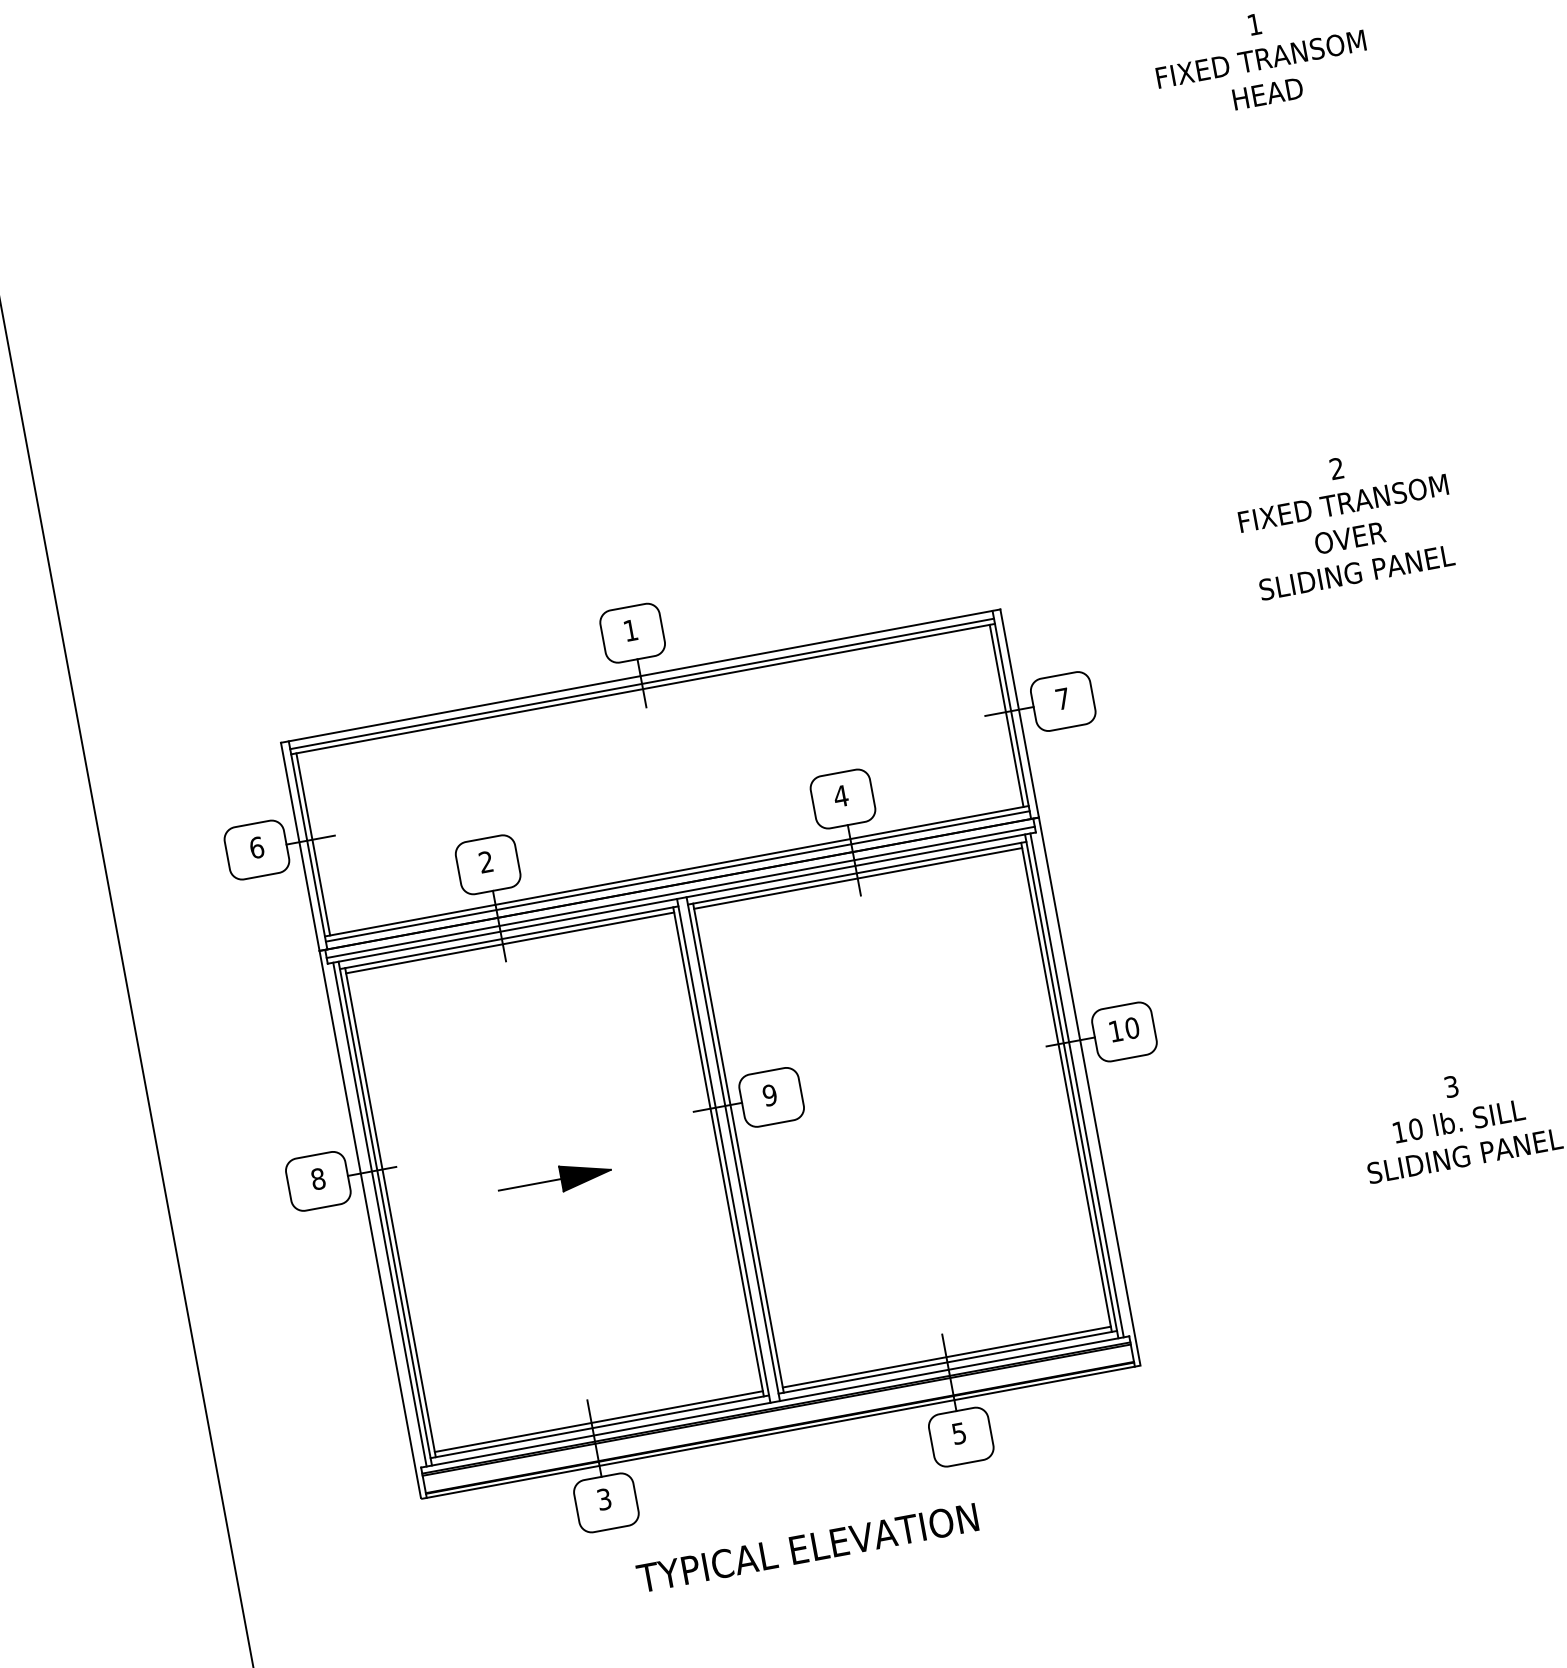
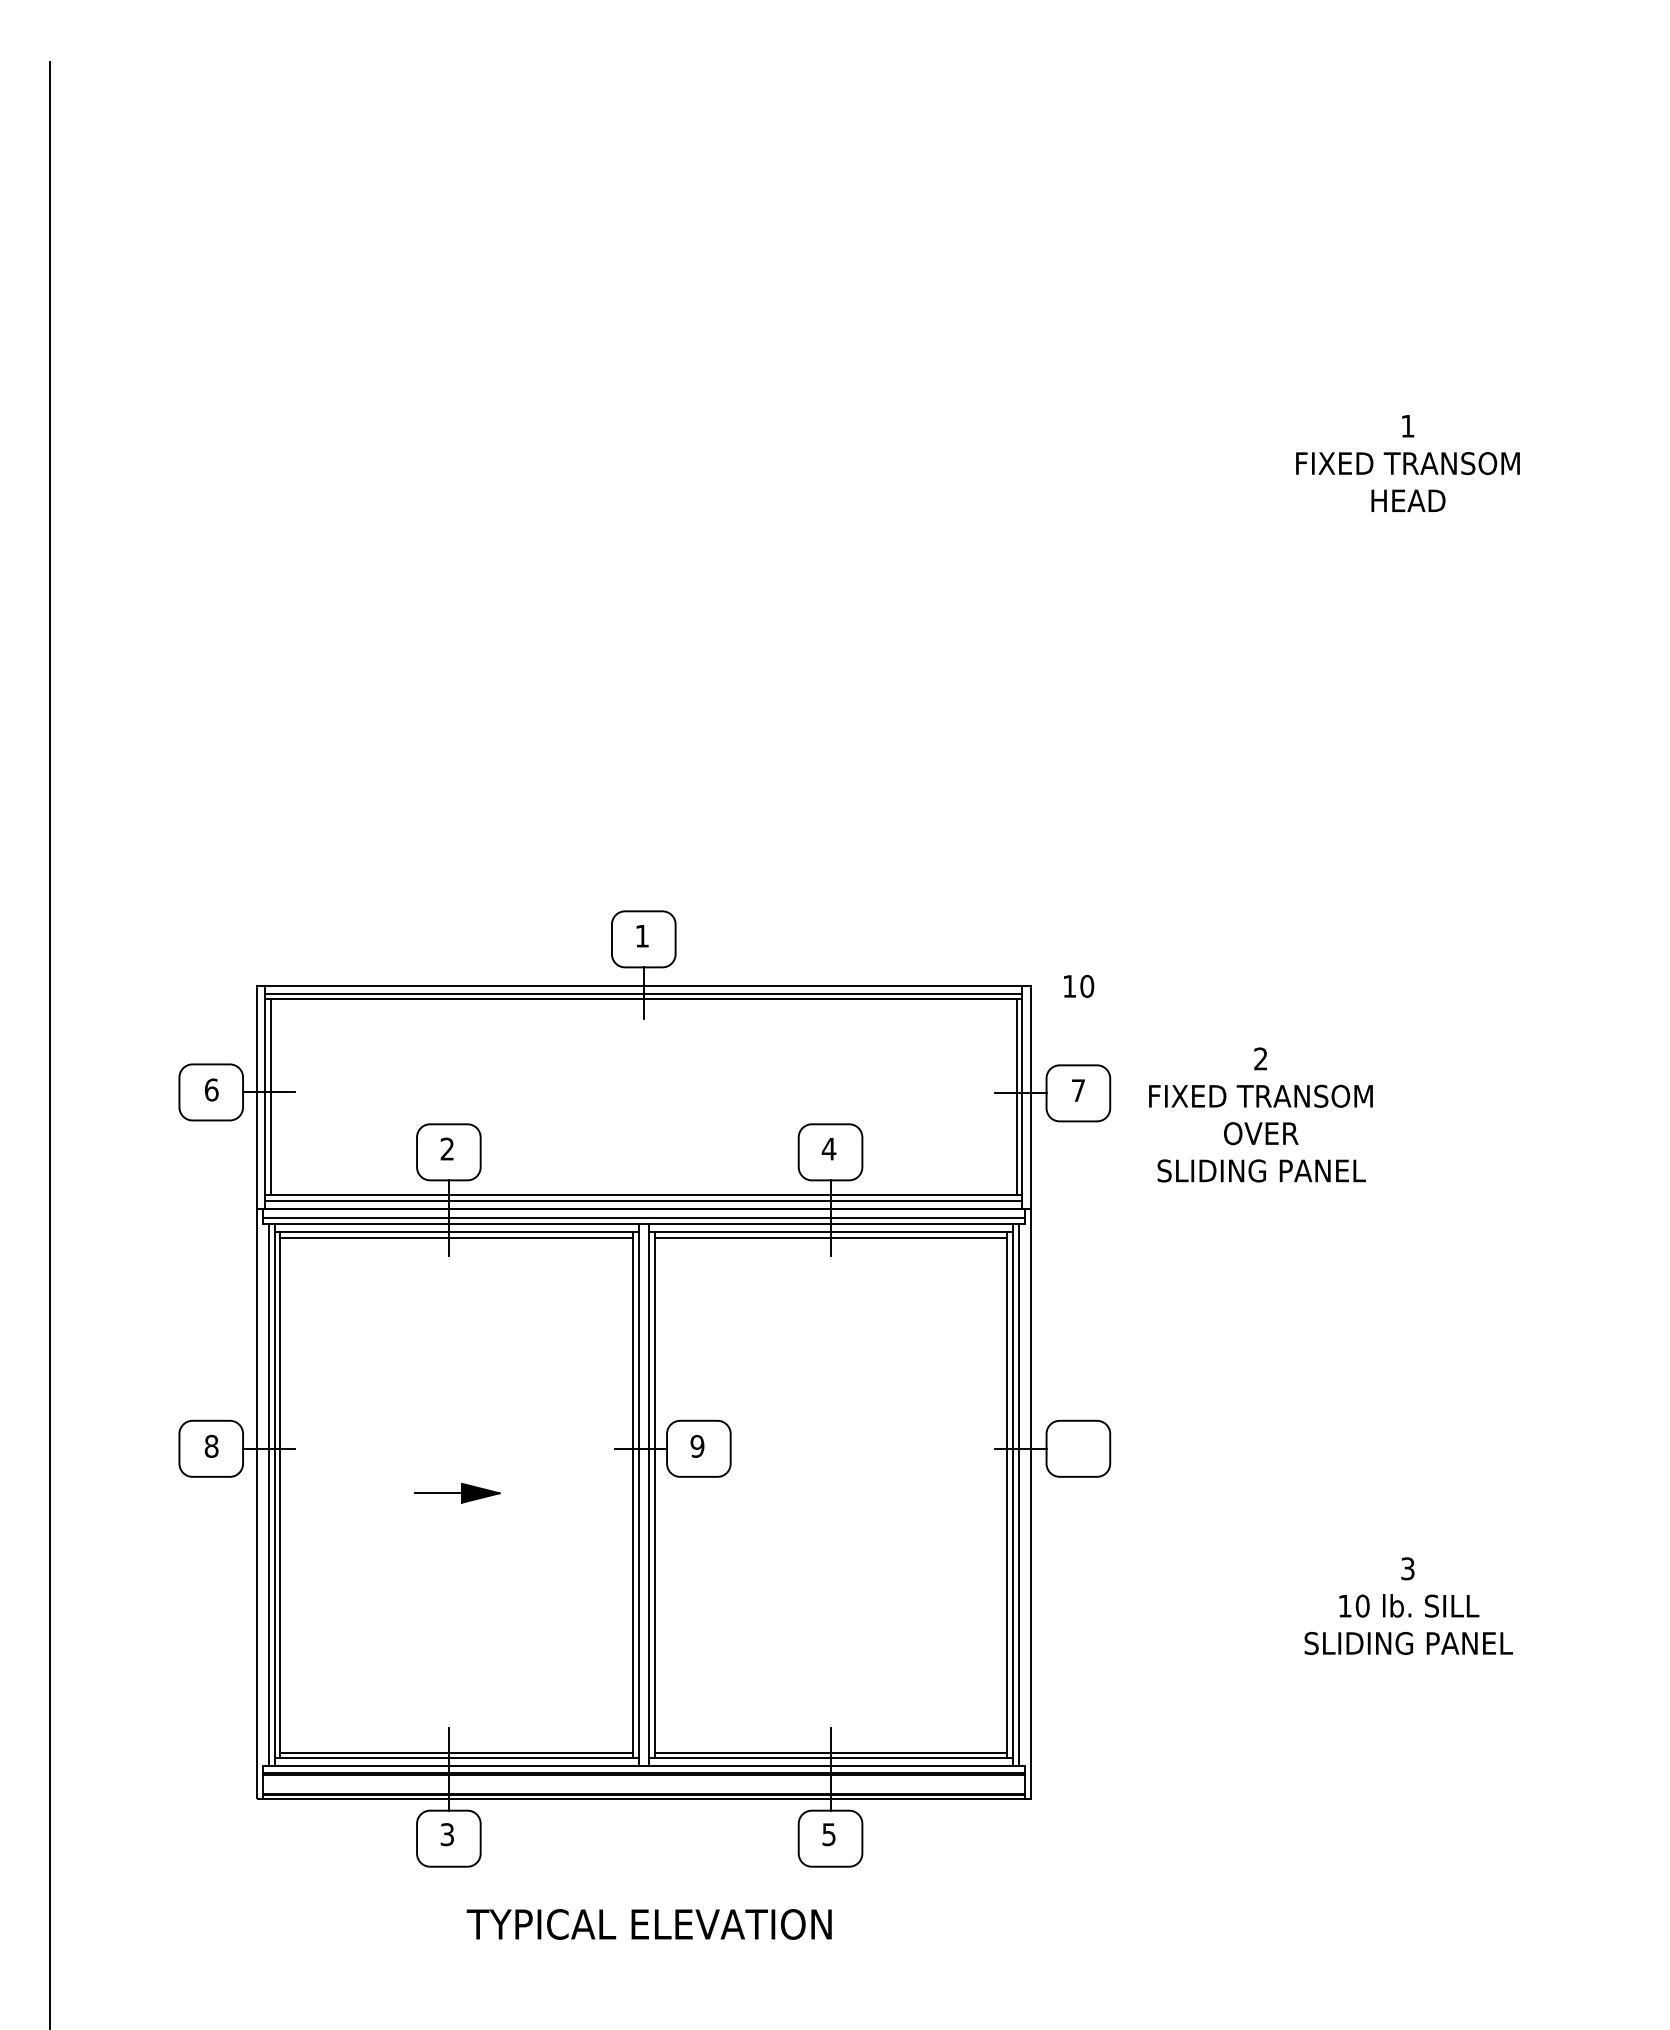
text: (1346, 520) -> (1260, 1114), moved
text: (1124, 1028) -> (1079, 985), moved
part: (554, 1180) -> (457, 1493), size x0.7

